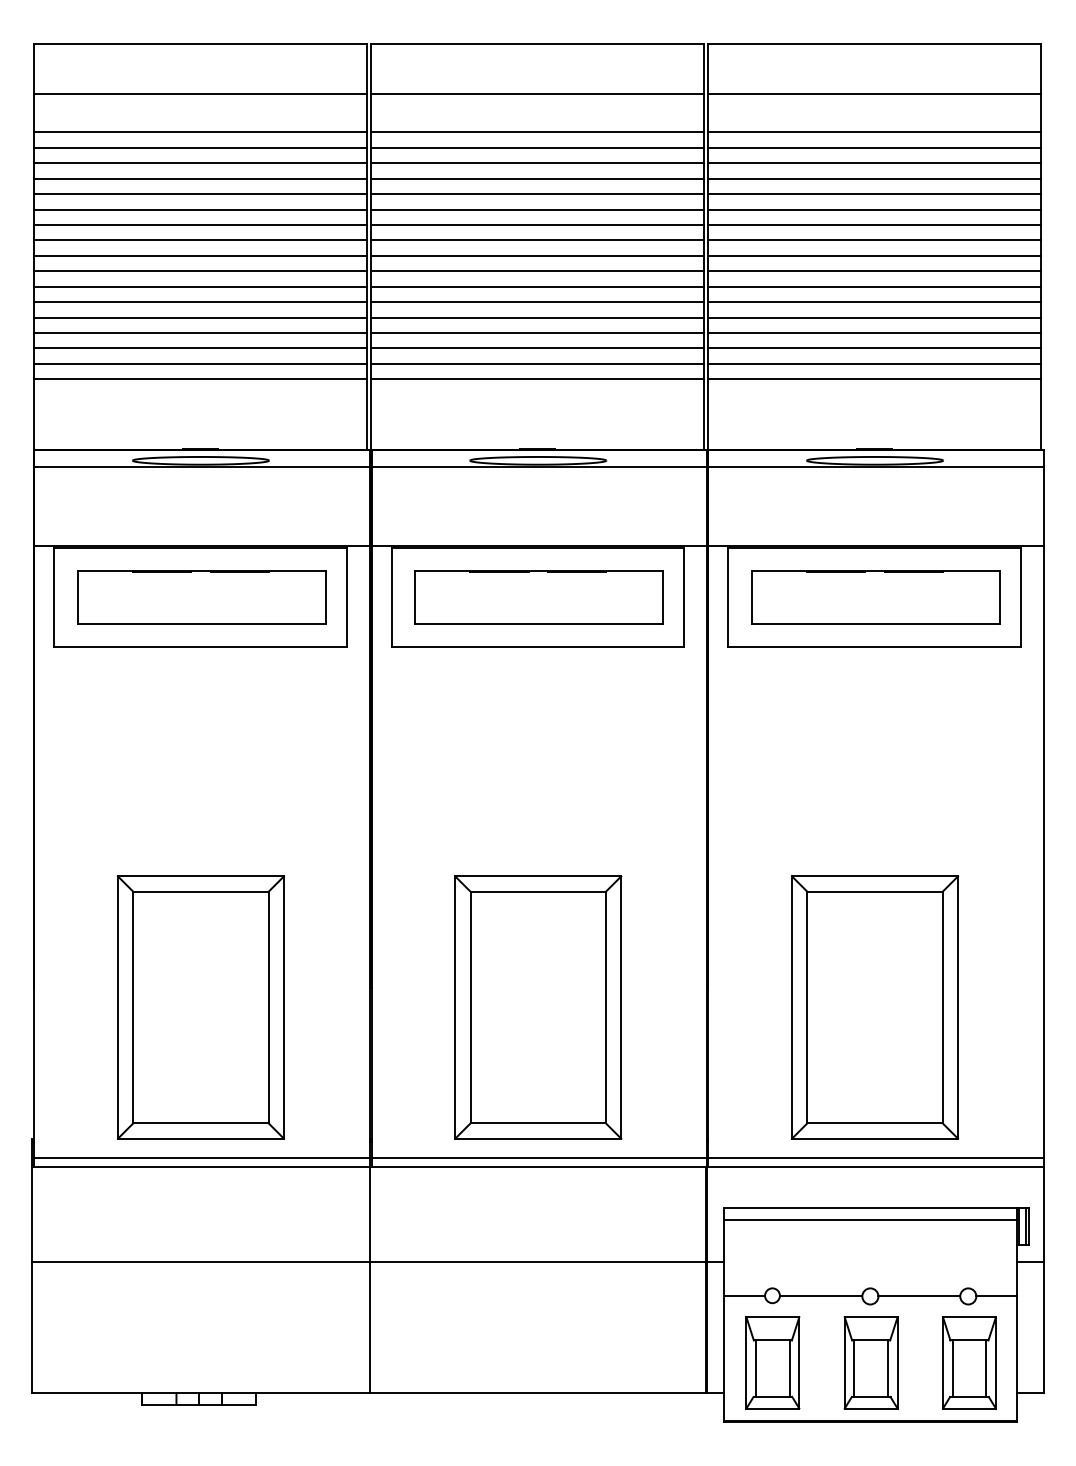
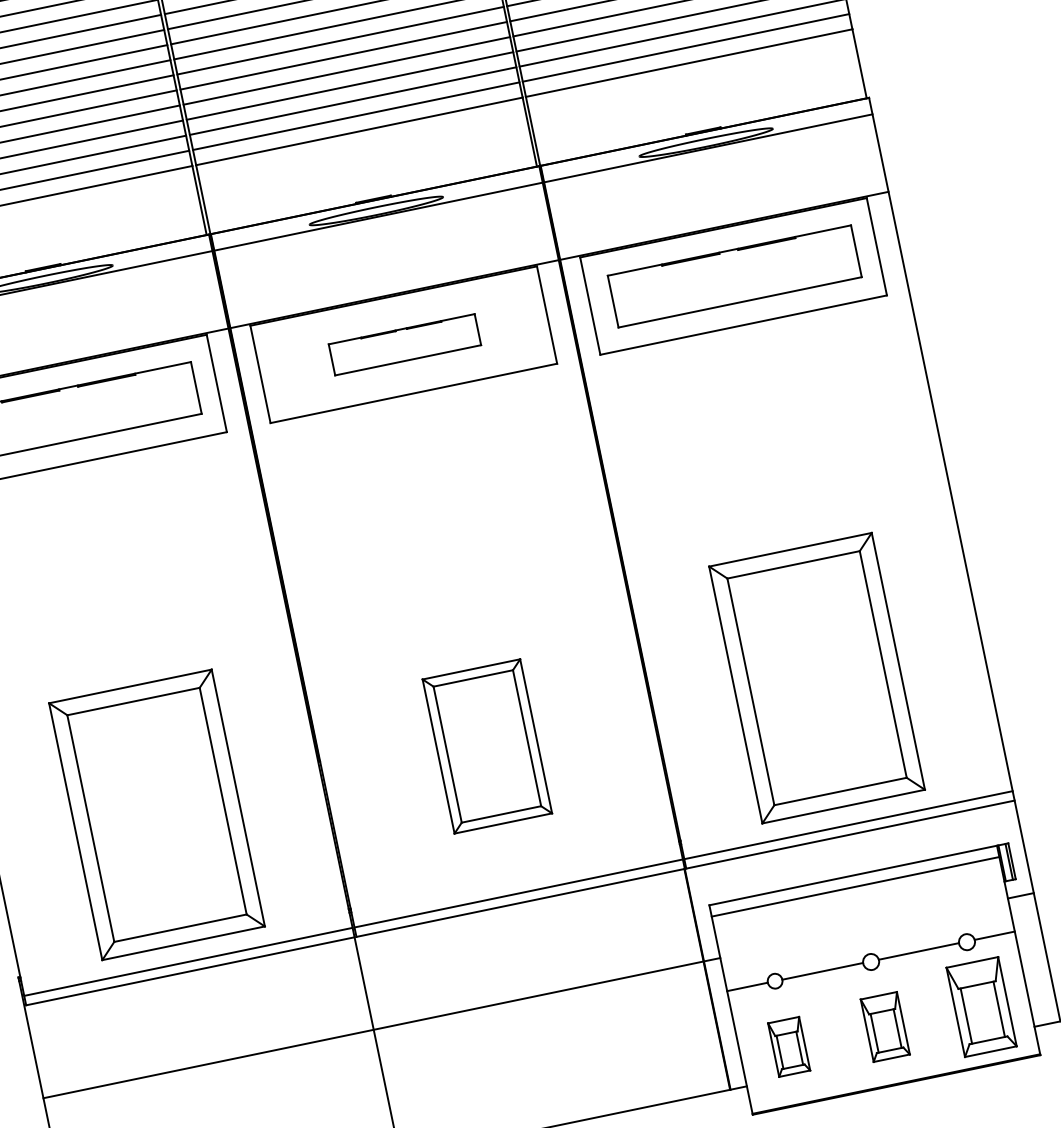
part: (538, 597) -> (404, 344), size x0.6
part: (538, 1007) -> (487, 746), size x0.6
part: (772, 1362) -> (788, 1046), size x0.6
part: (870, 1362) -> (884, 1026), size x0.7

